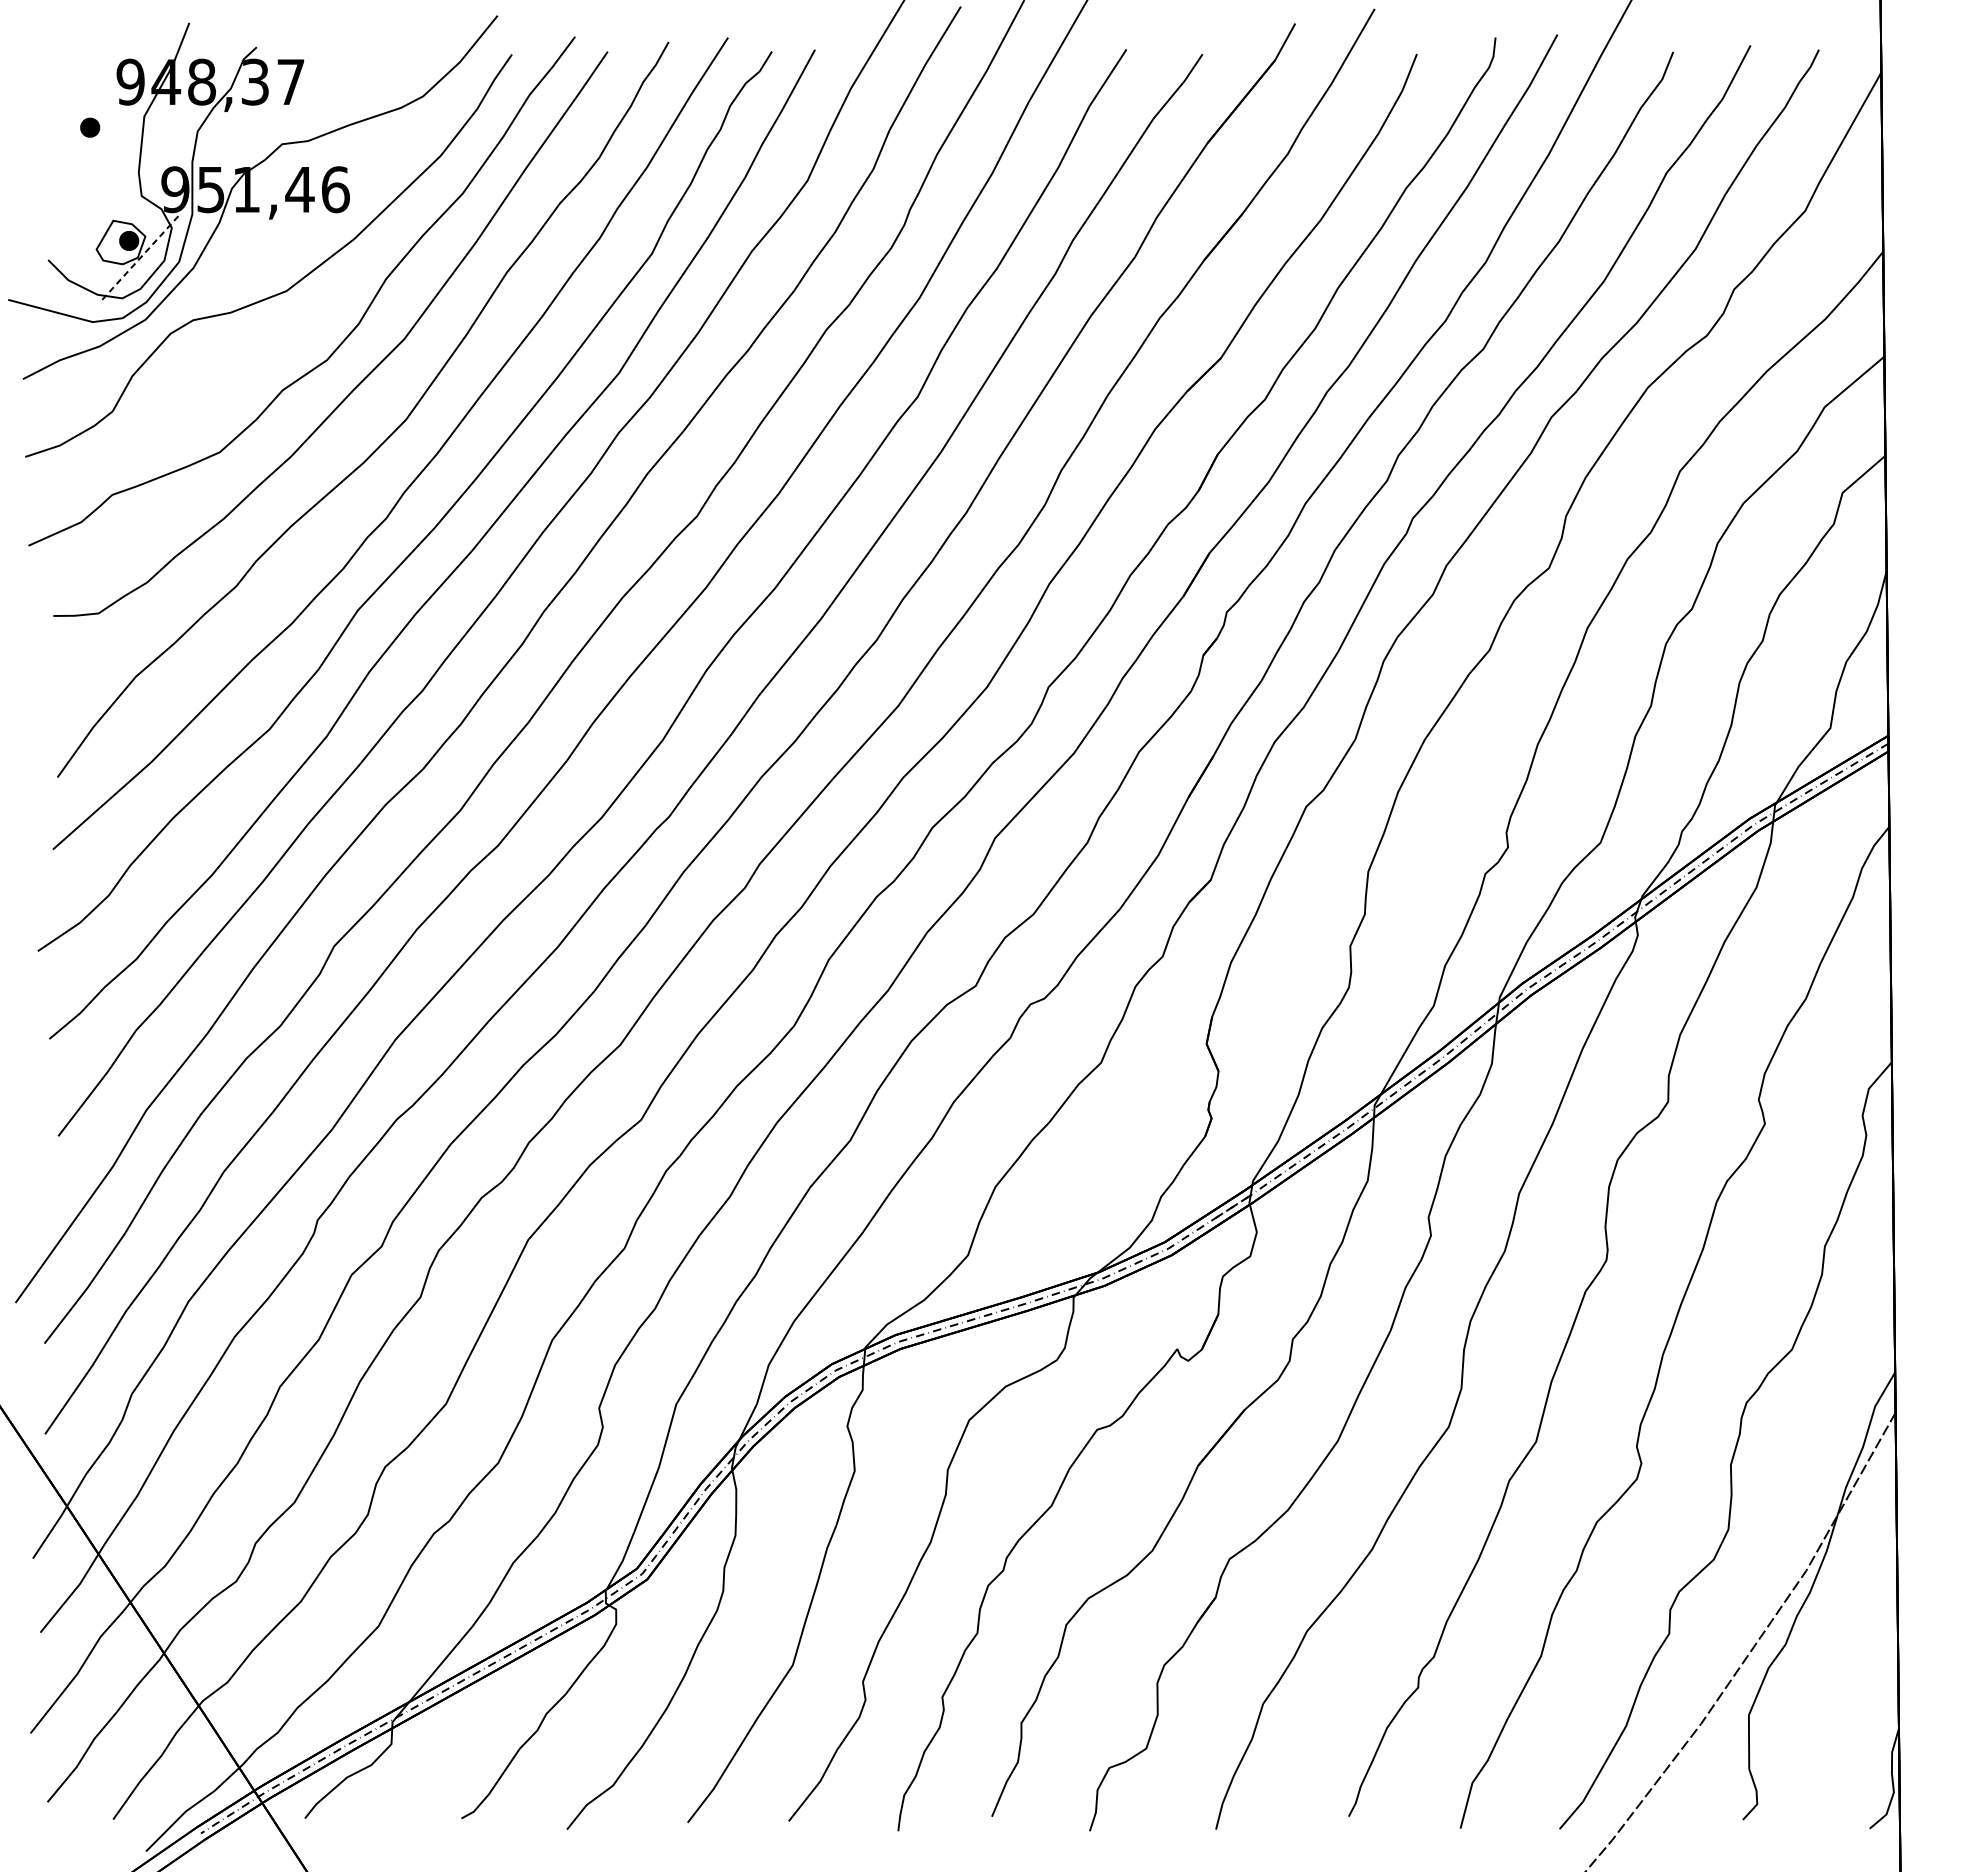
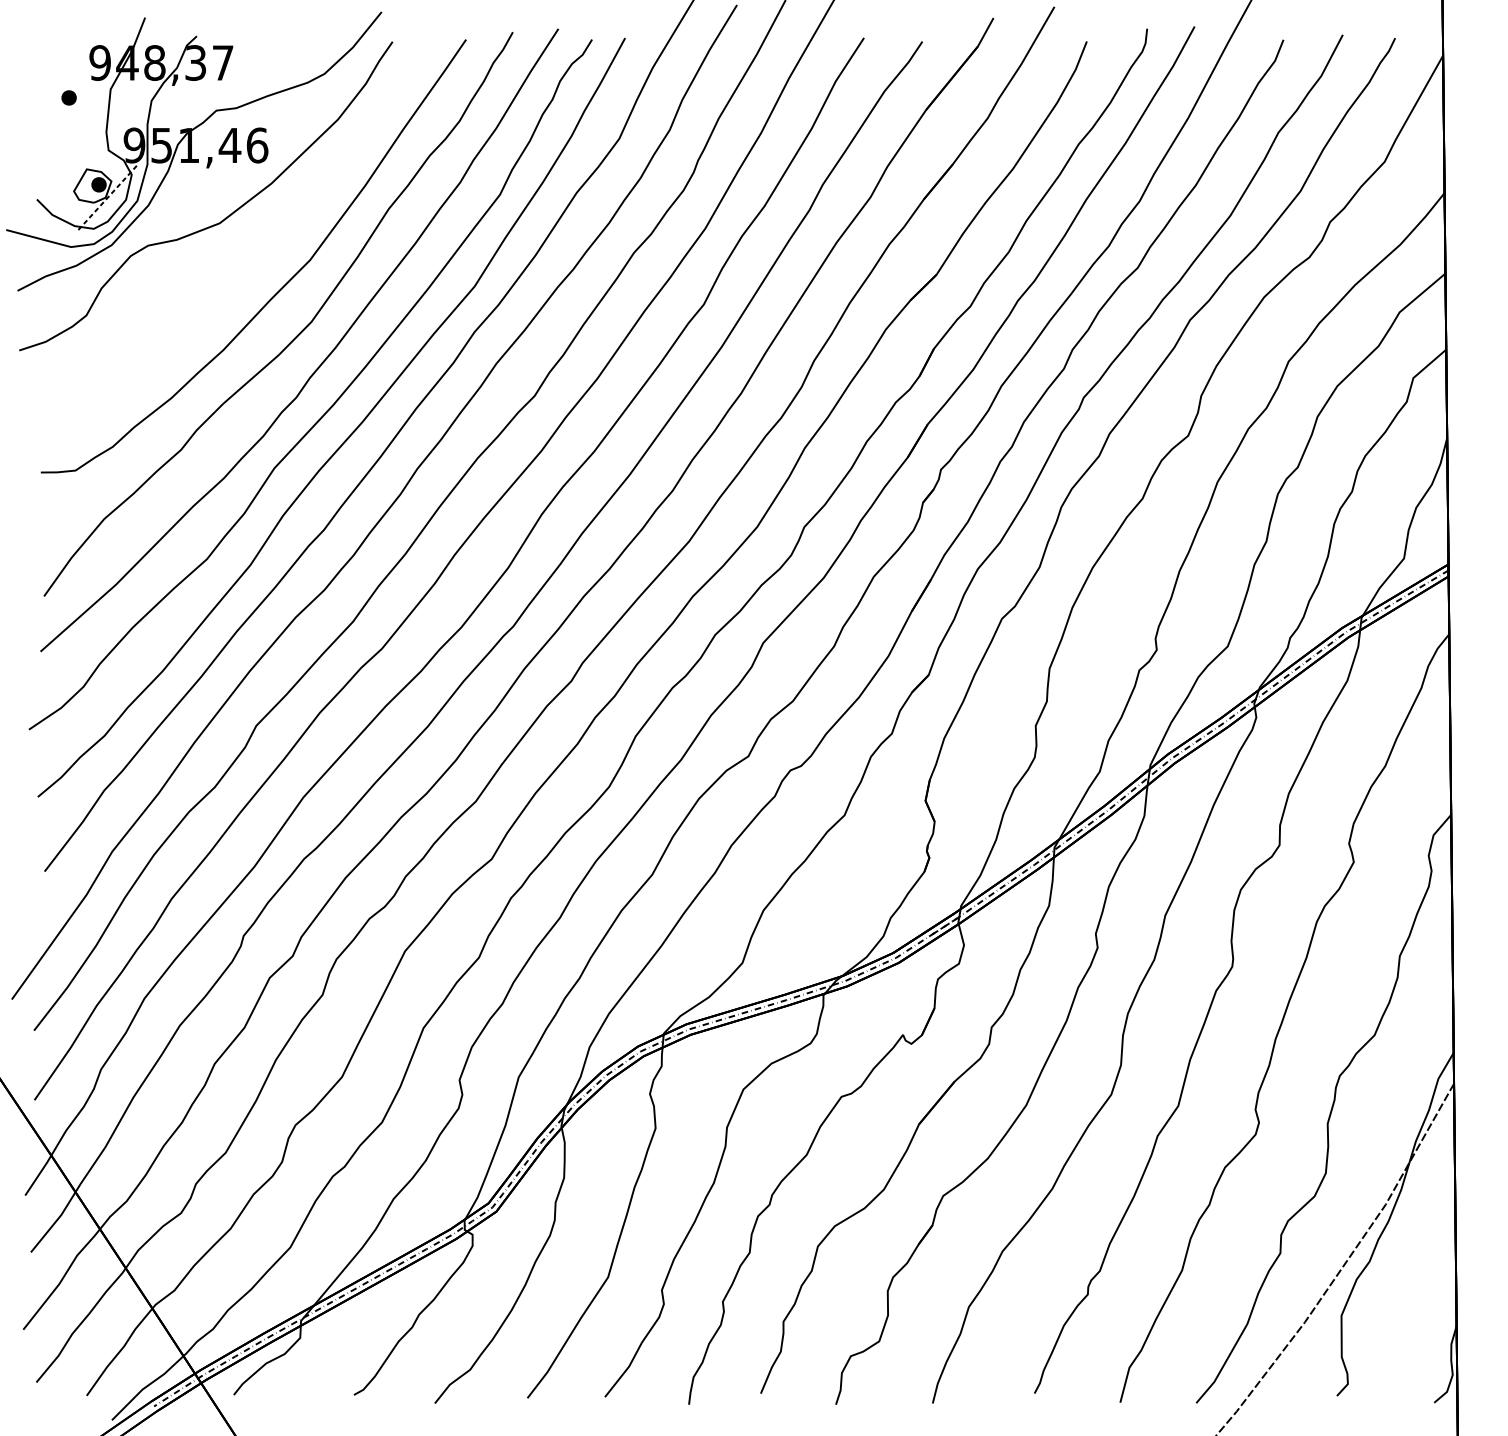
curve: (350, 331) -> (268, 254), removed

